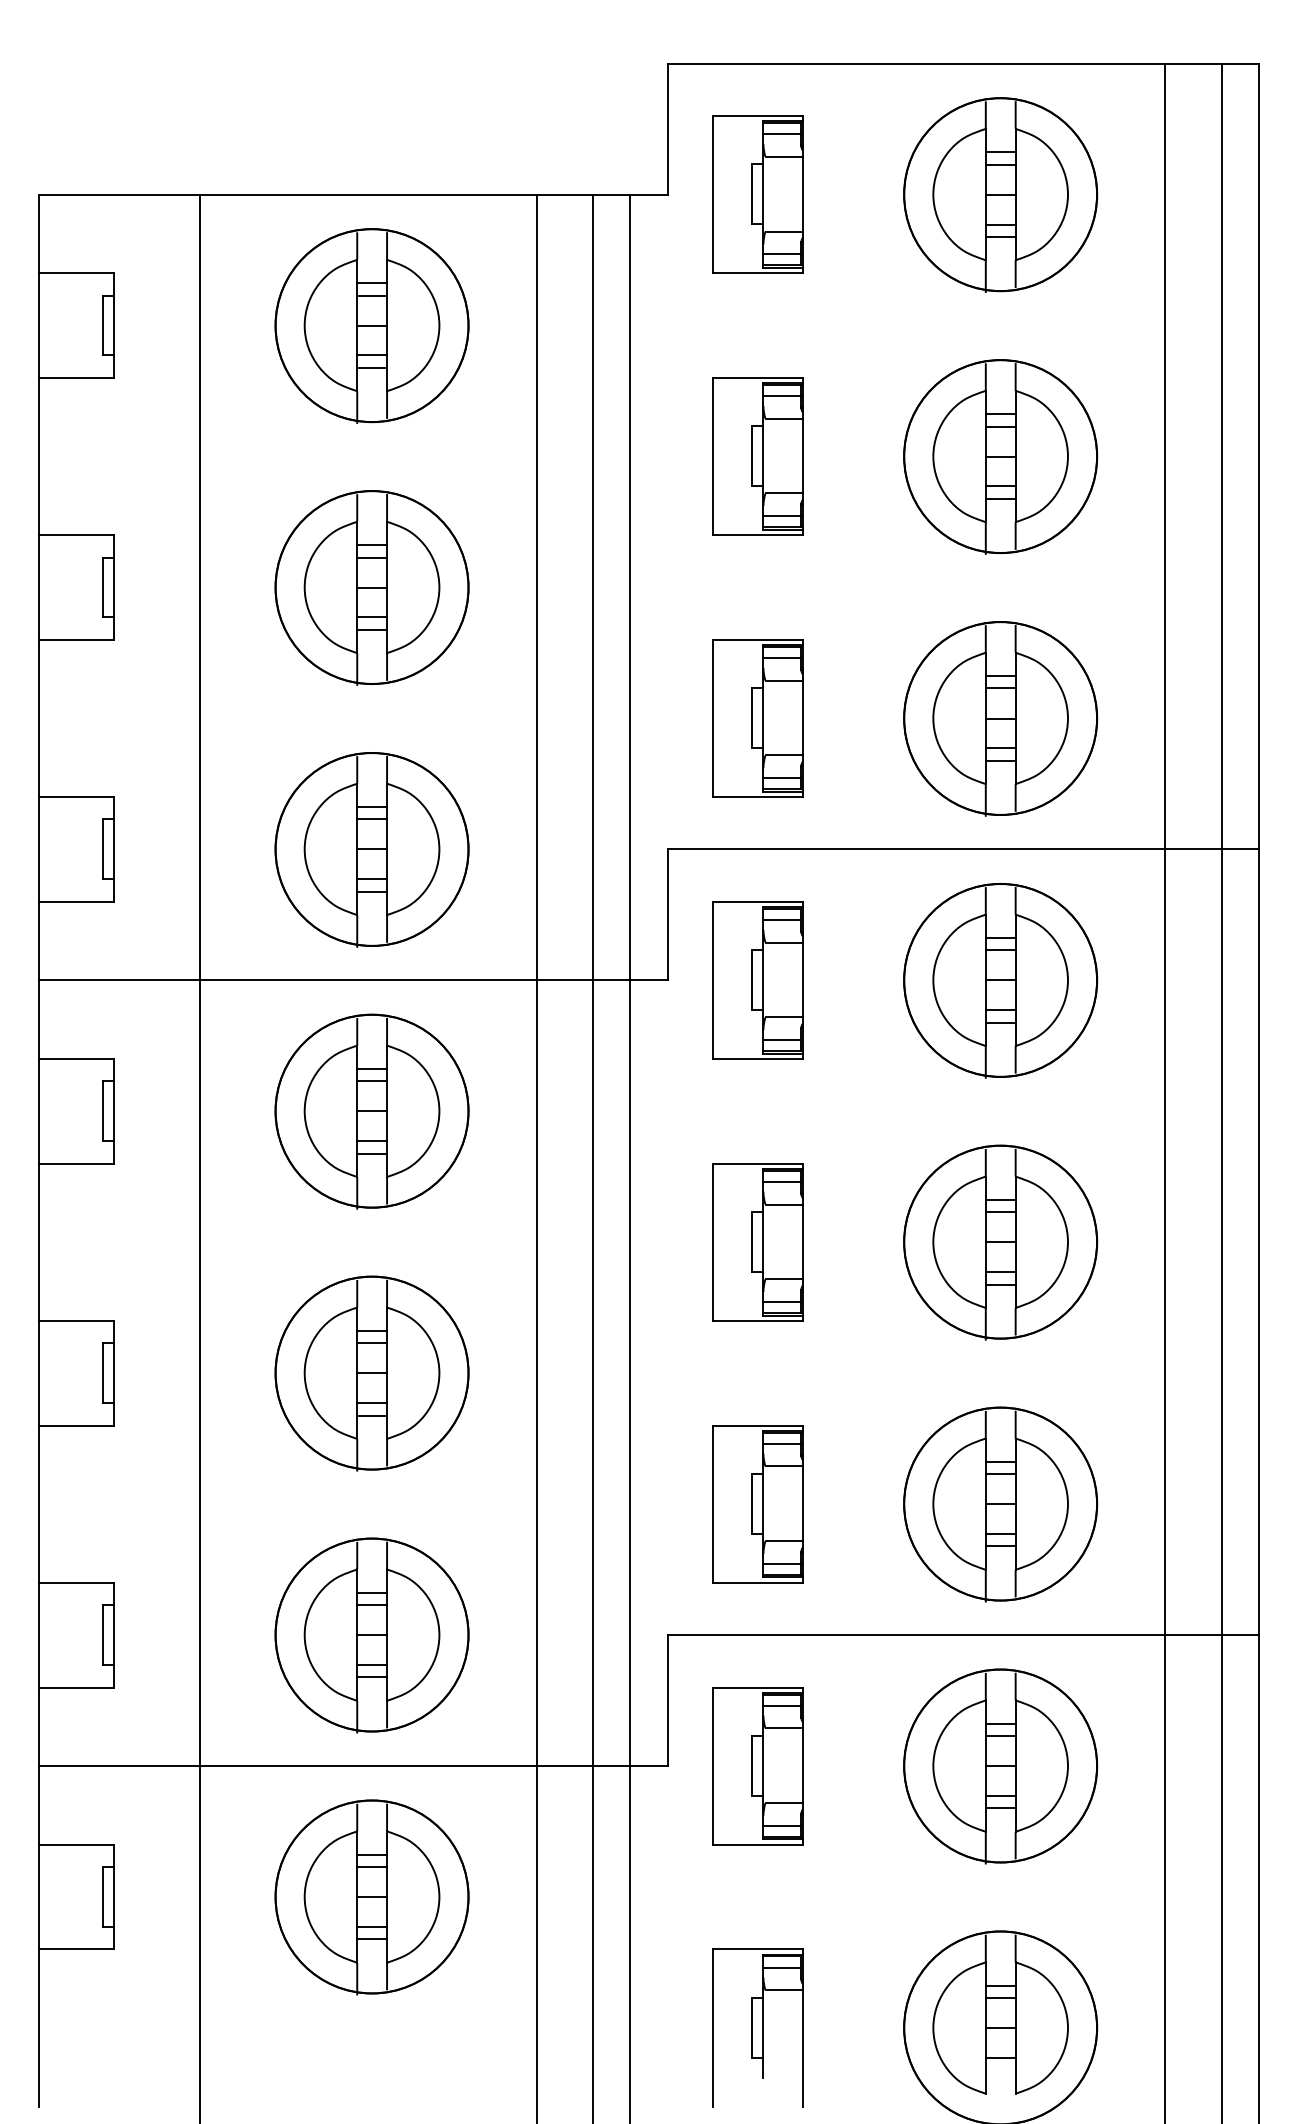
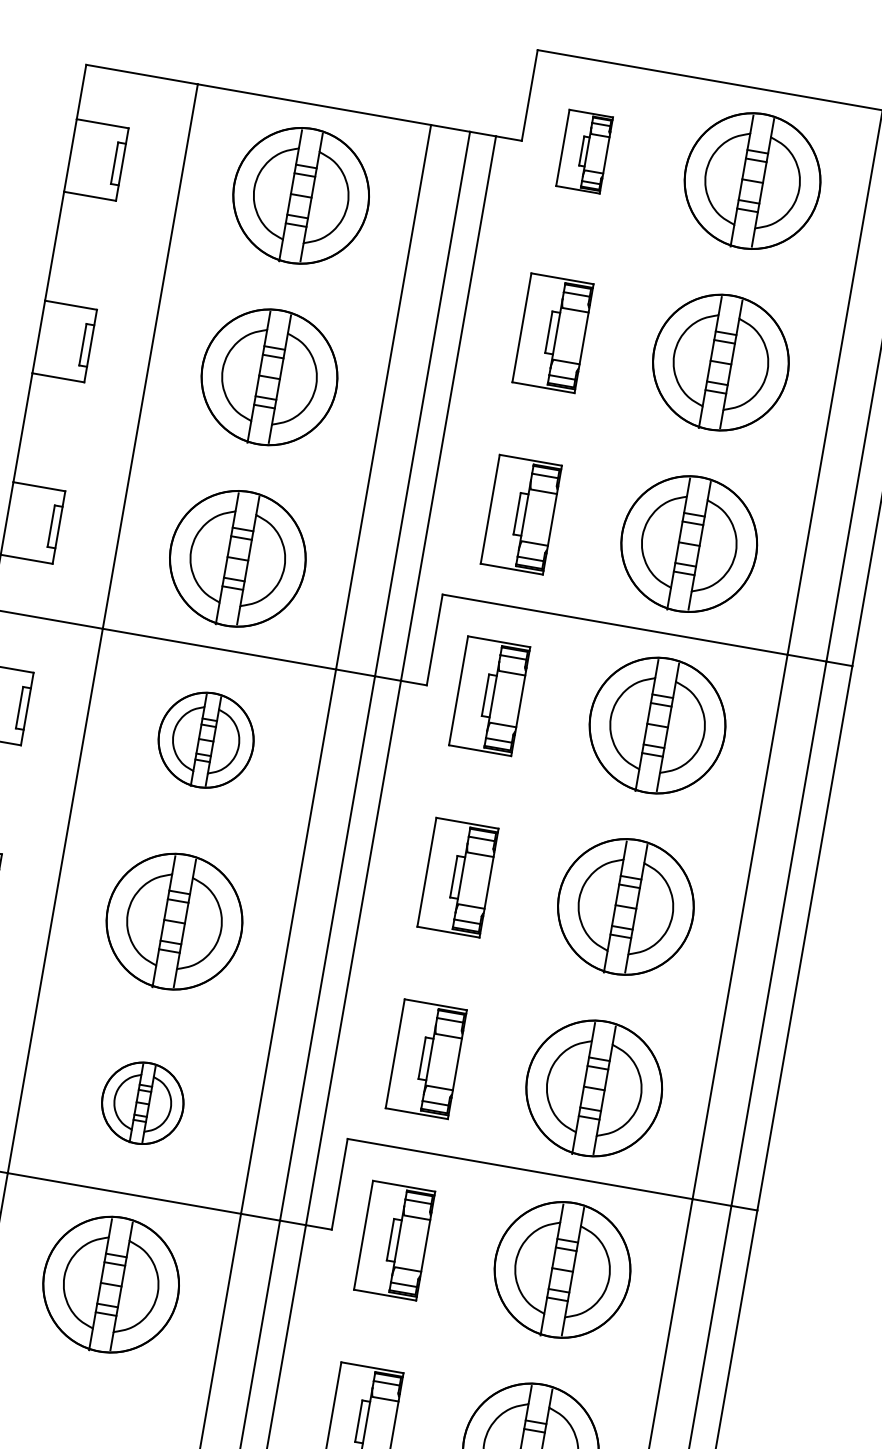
part: (757, 194) -> (584, 151), size x0.7
part: (371, 1111) -> (205, 740), size x0.7
part: (371, 1635) -> (142, 1103), size x0.6

